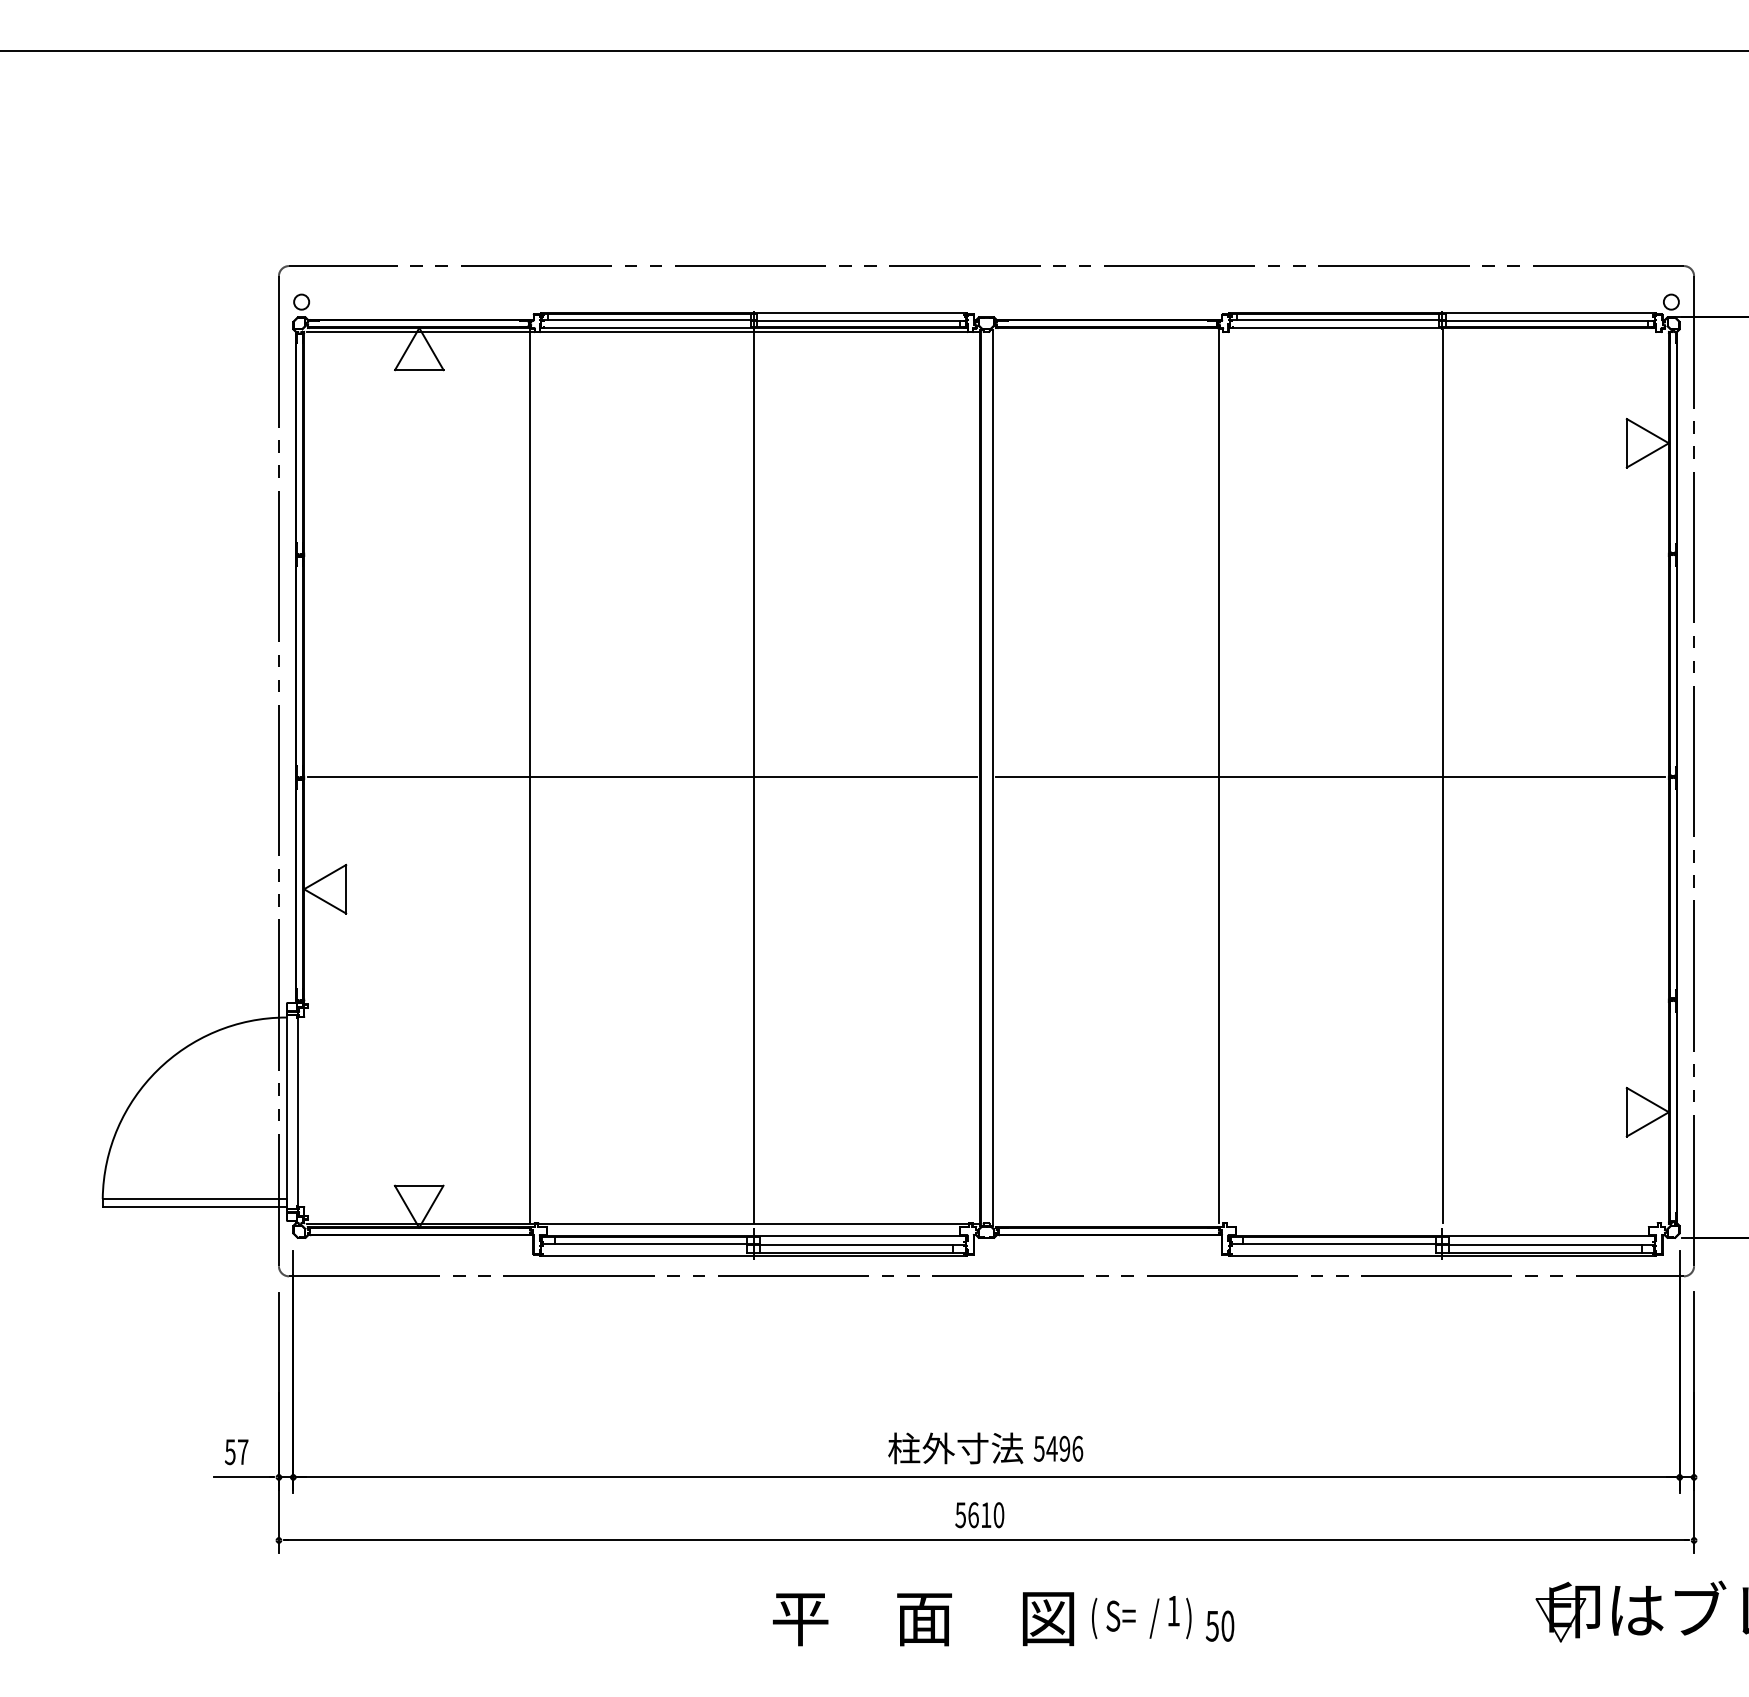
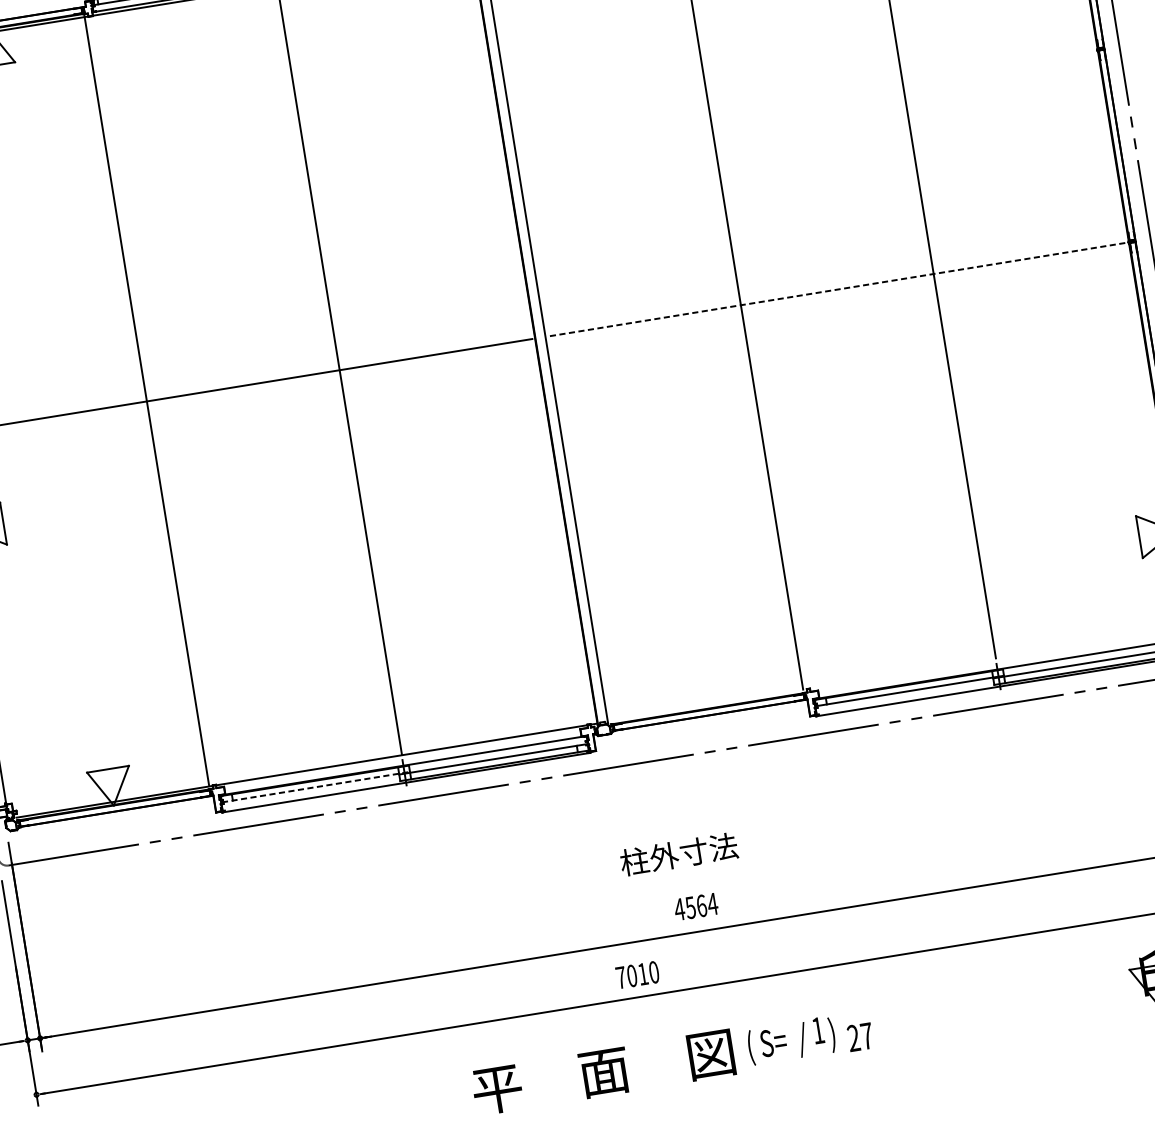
line: (1329, 777) -> (836, 289), solid -> dashed
line: (650, 1244) -> (315, 787), solid -> dashed
text: (955, 1448) -> (678, 854), moved
text: (1058, 1448) -> (696, 906), 5496 -> 4564
text: (966, 1515) -> (626, 977), 5610 -> 7010
text: (1219, 1625) -> (859, 1036), 50 -> 27

